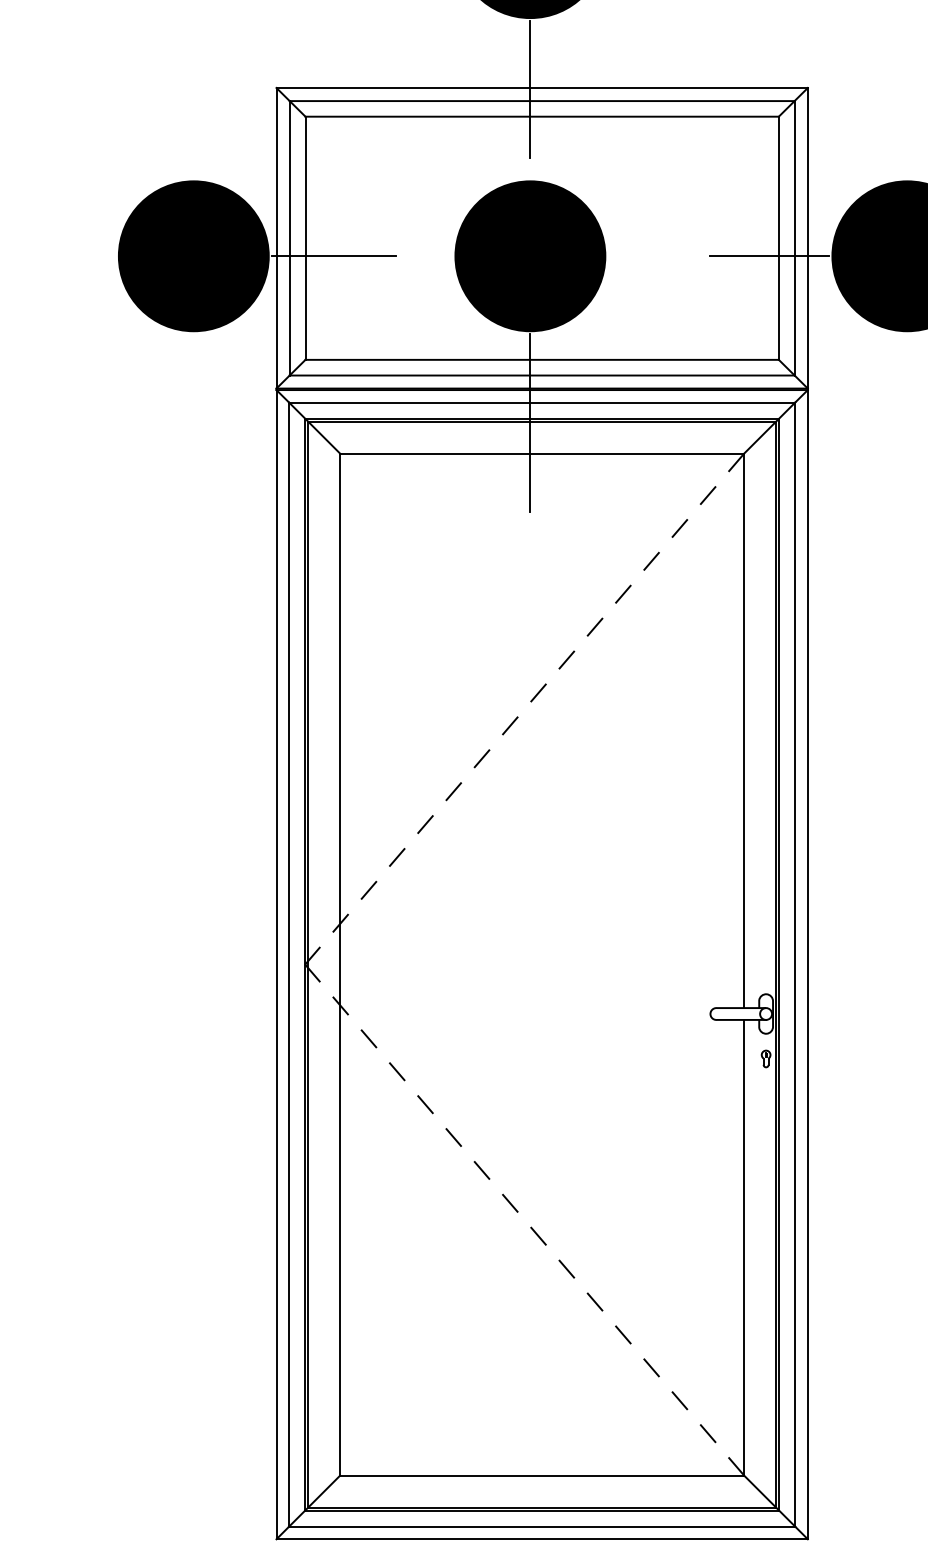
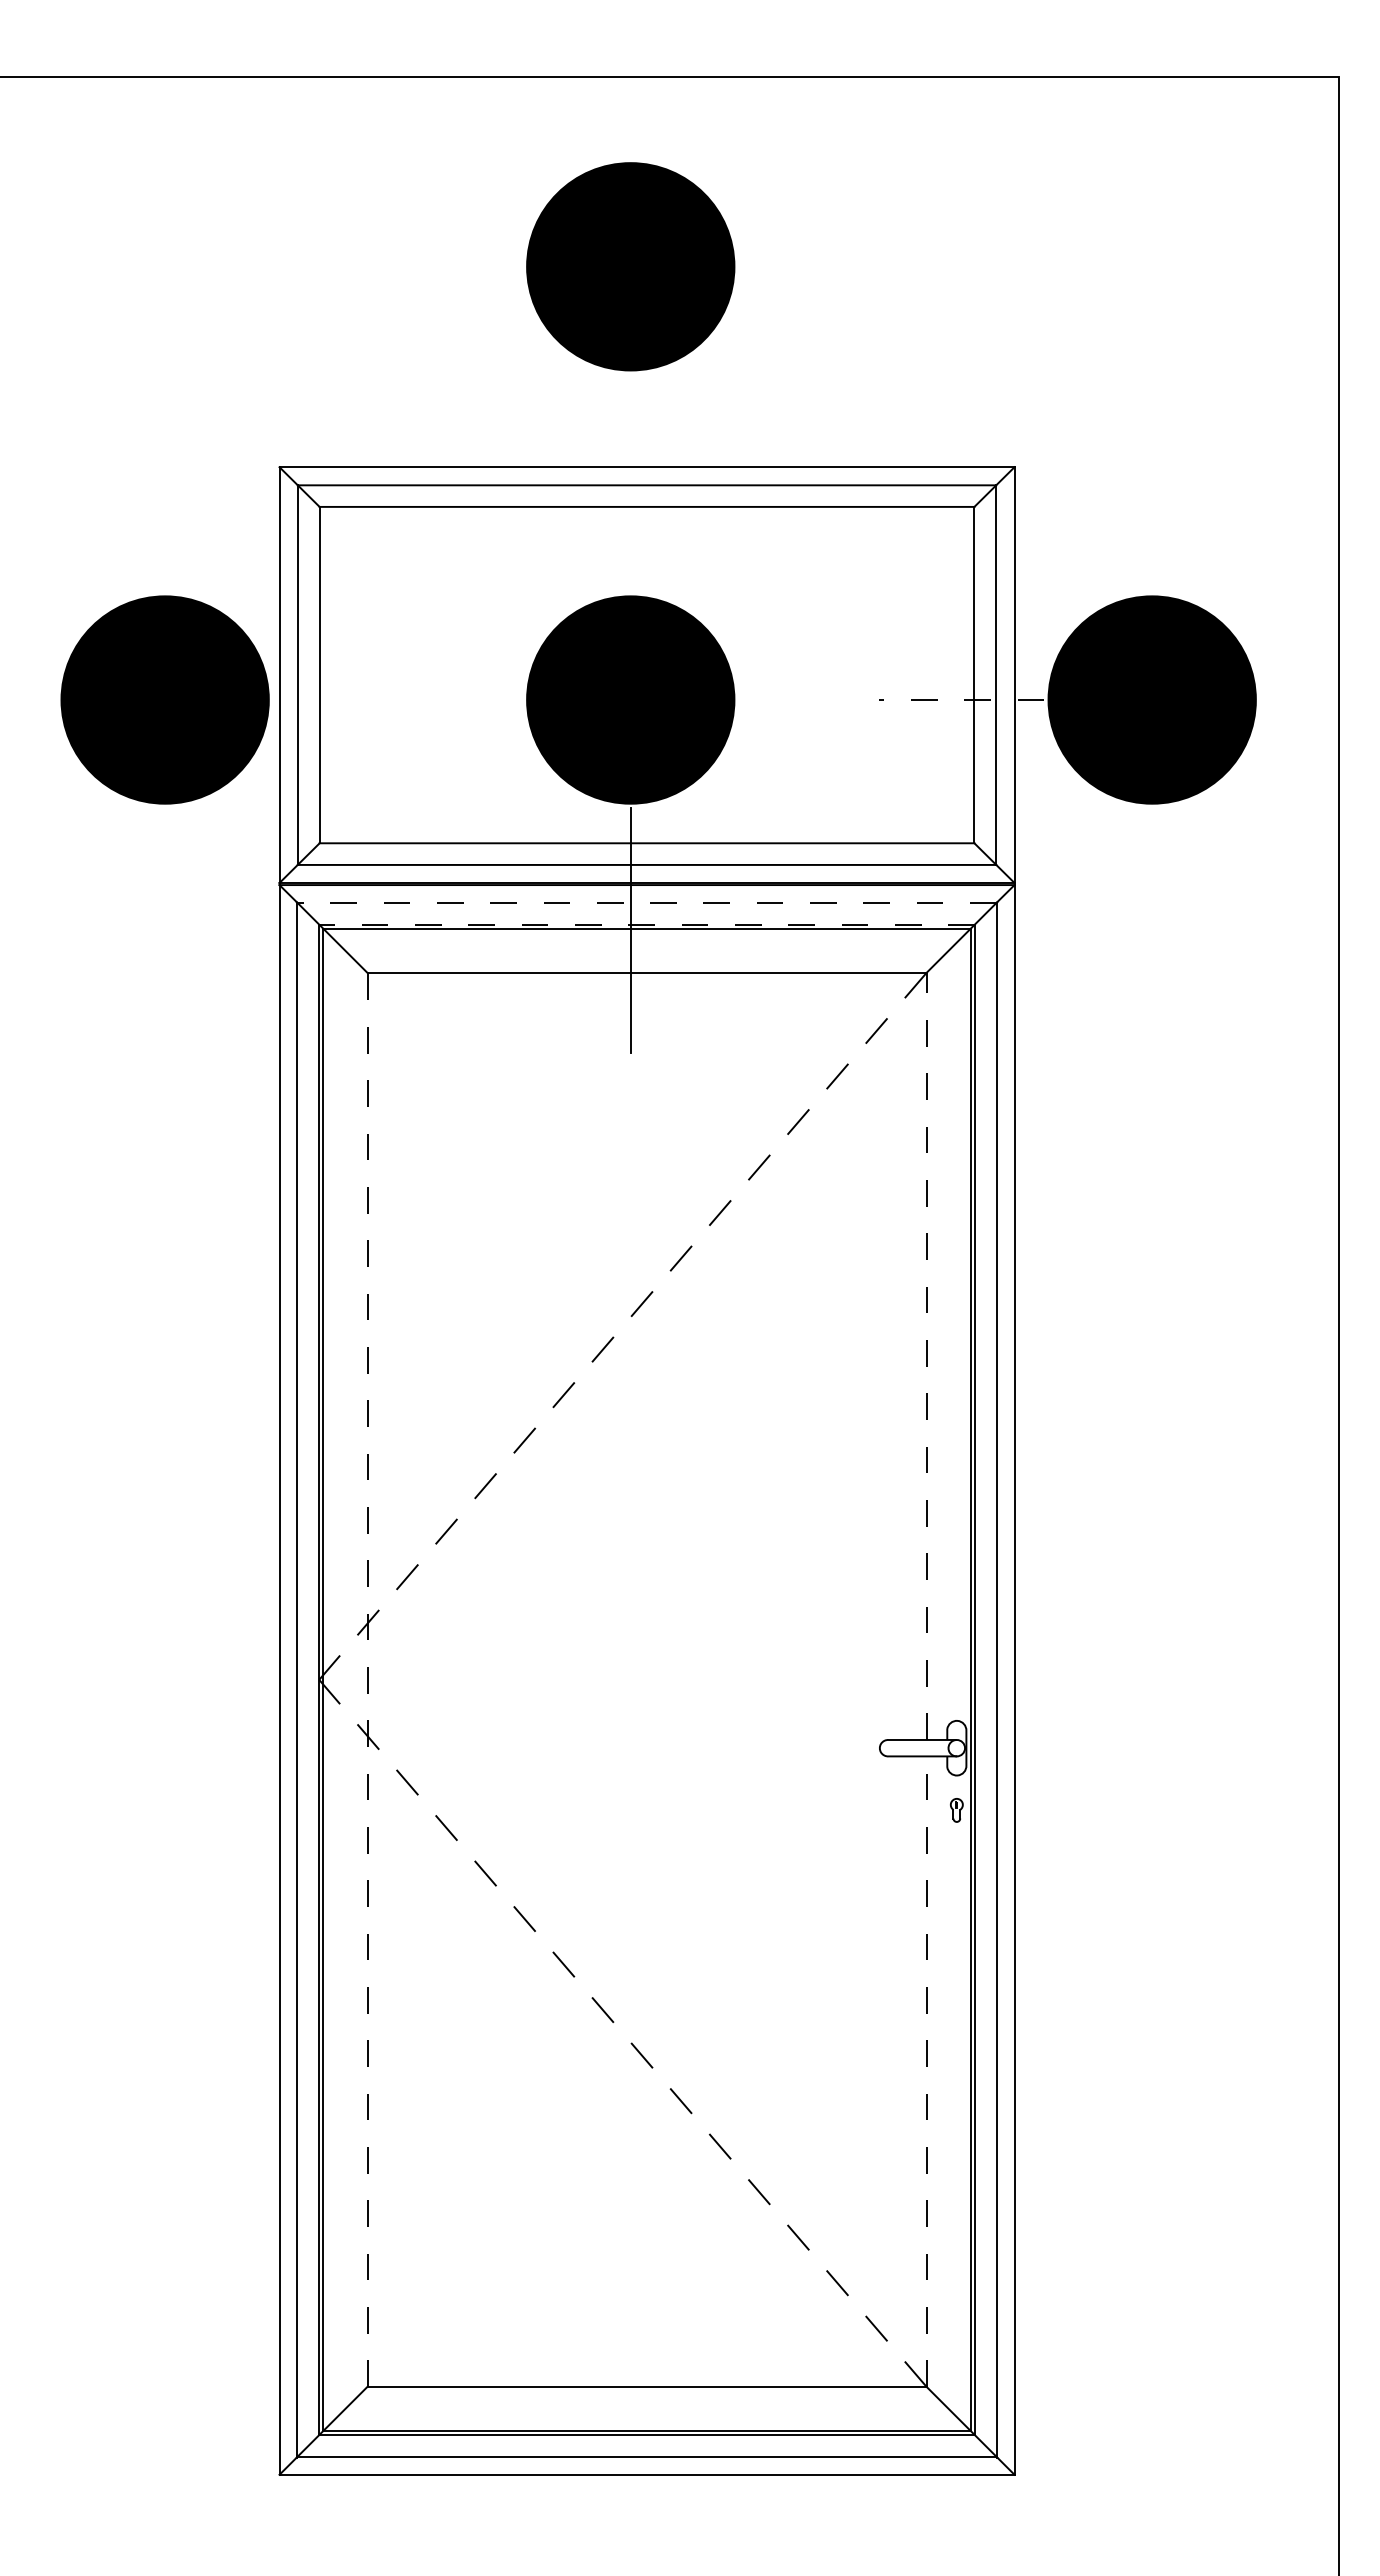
line: (530, 89) -> (630, 469), removed
line: (333, 256) -> (358, 700), removed
line: (769, 256) -> (961, 700), solid -> dashed
line: (542, 402) -> (647, 902), solid -> dashed
line: (541, 418) -> (646, 924), solid -> dashed
line: (744, 730) -> (926, 1356), solid -> dashed
line: (340, 964) -> (367, 1679), solid -> dashed
line: (744, 1247) -> (926, 2071), solid -> dashed

